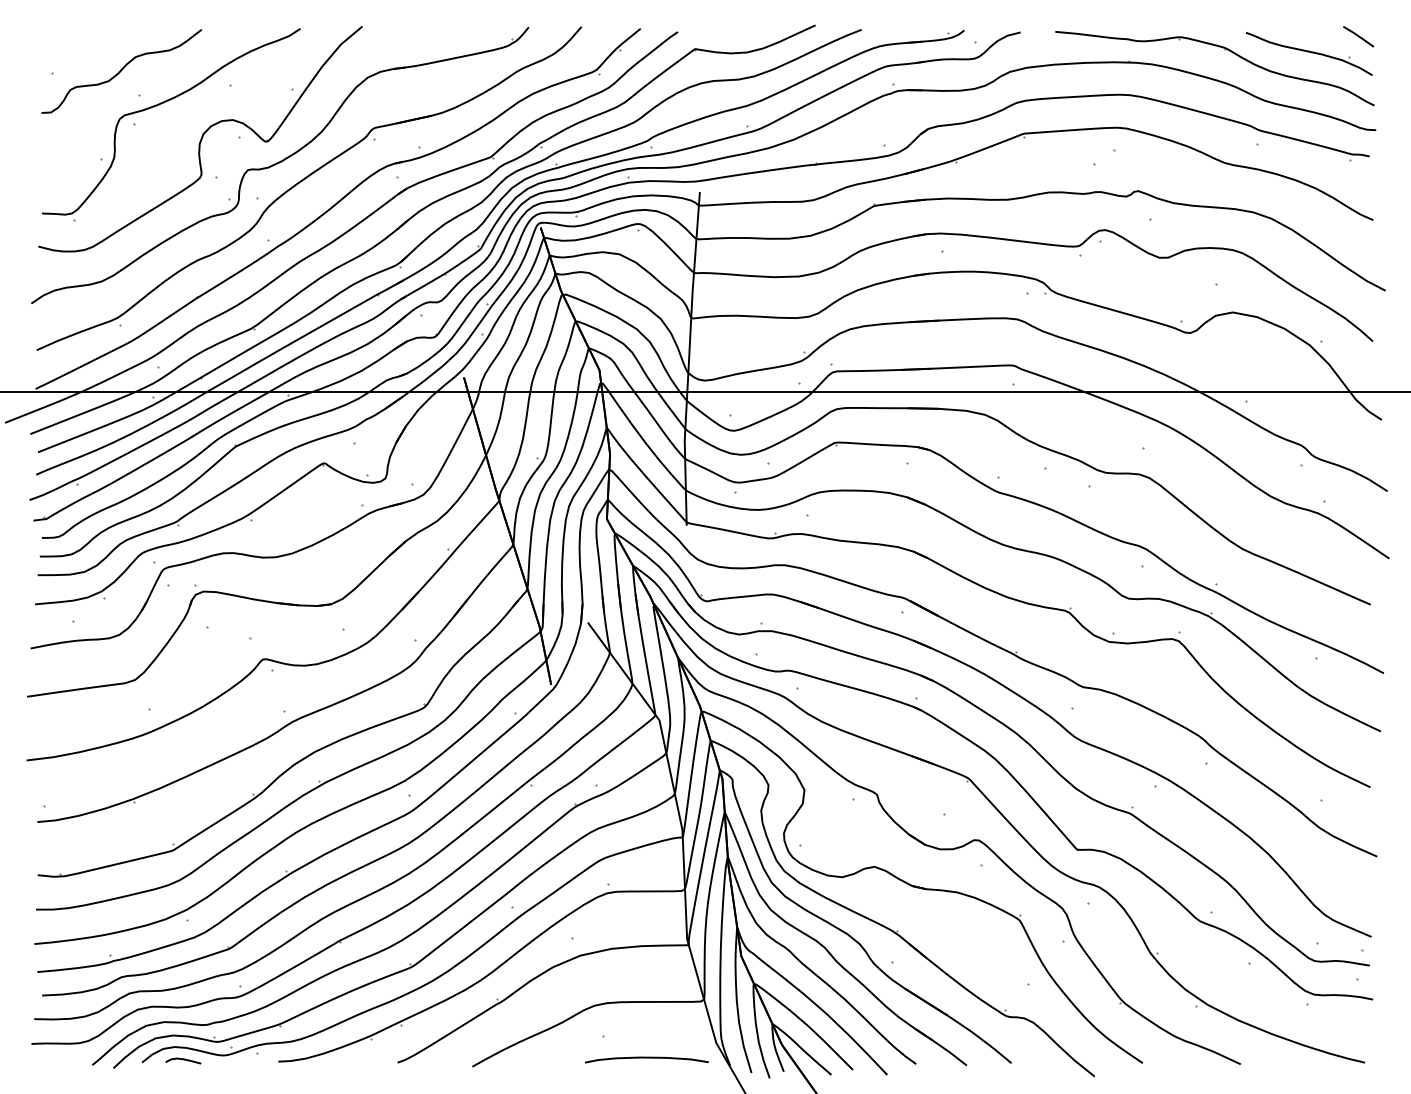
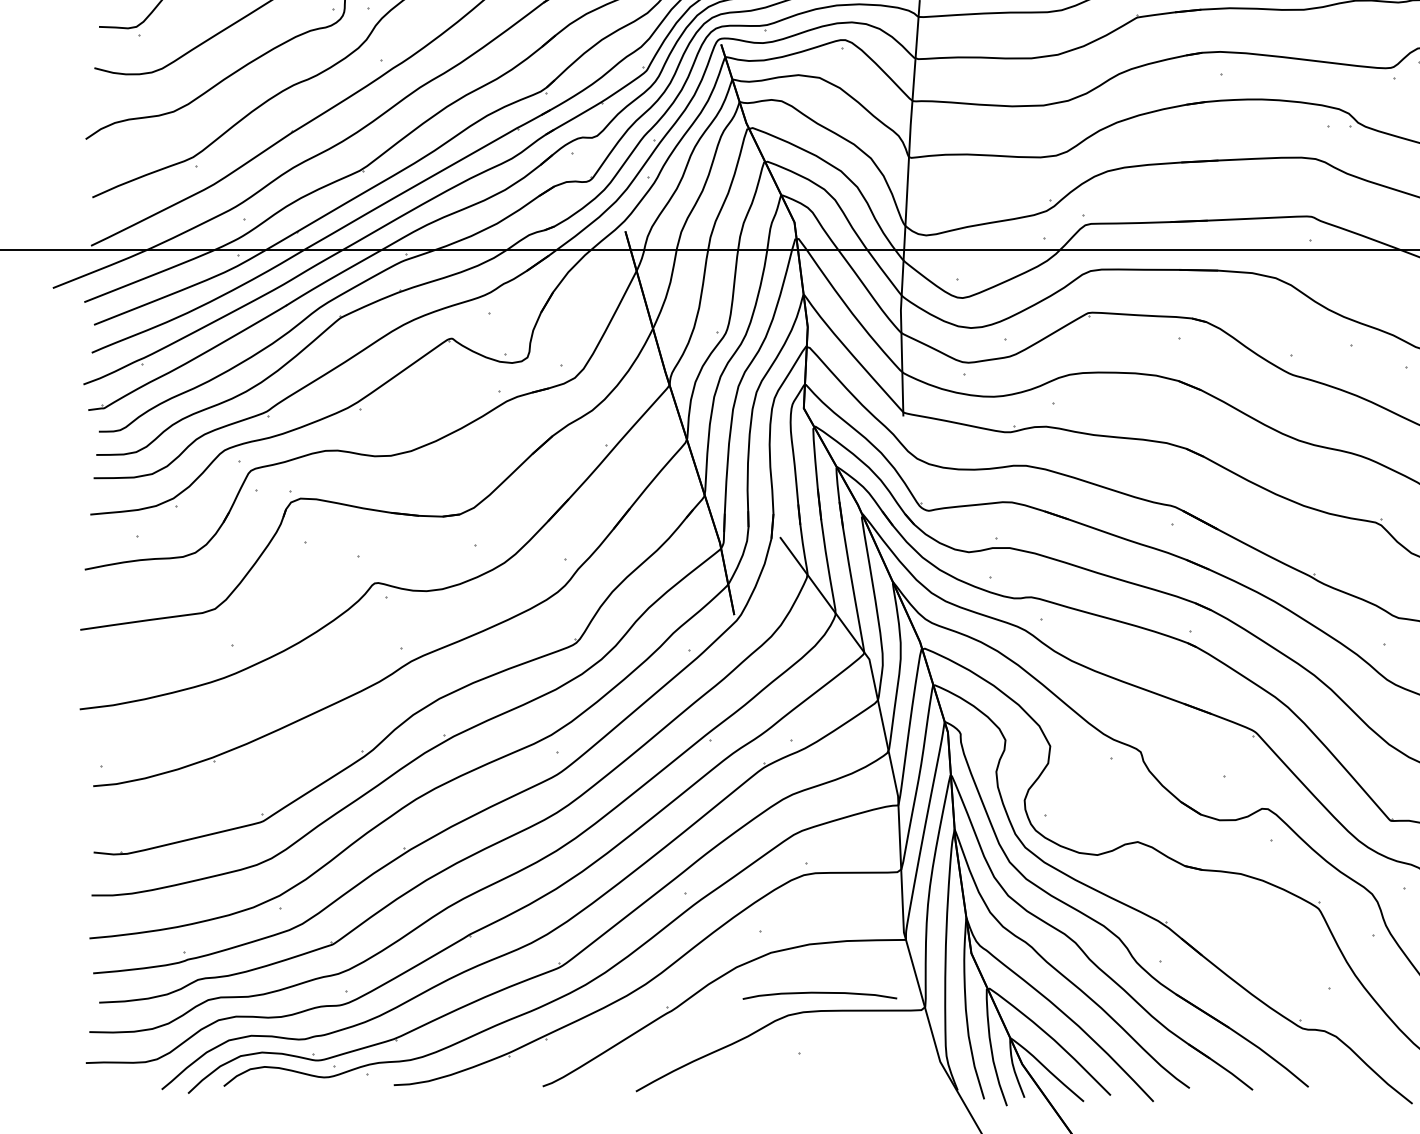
curve: (646, 1058) -> (819, 993), moved
curve: (183, 1060) -> (275, 1083), removed

